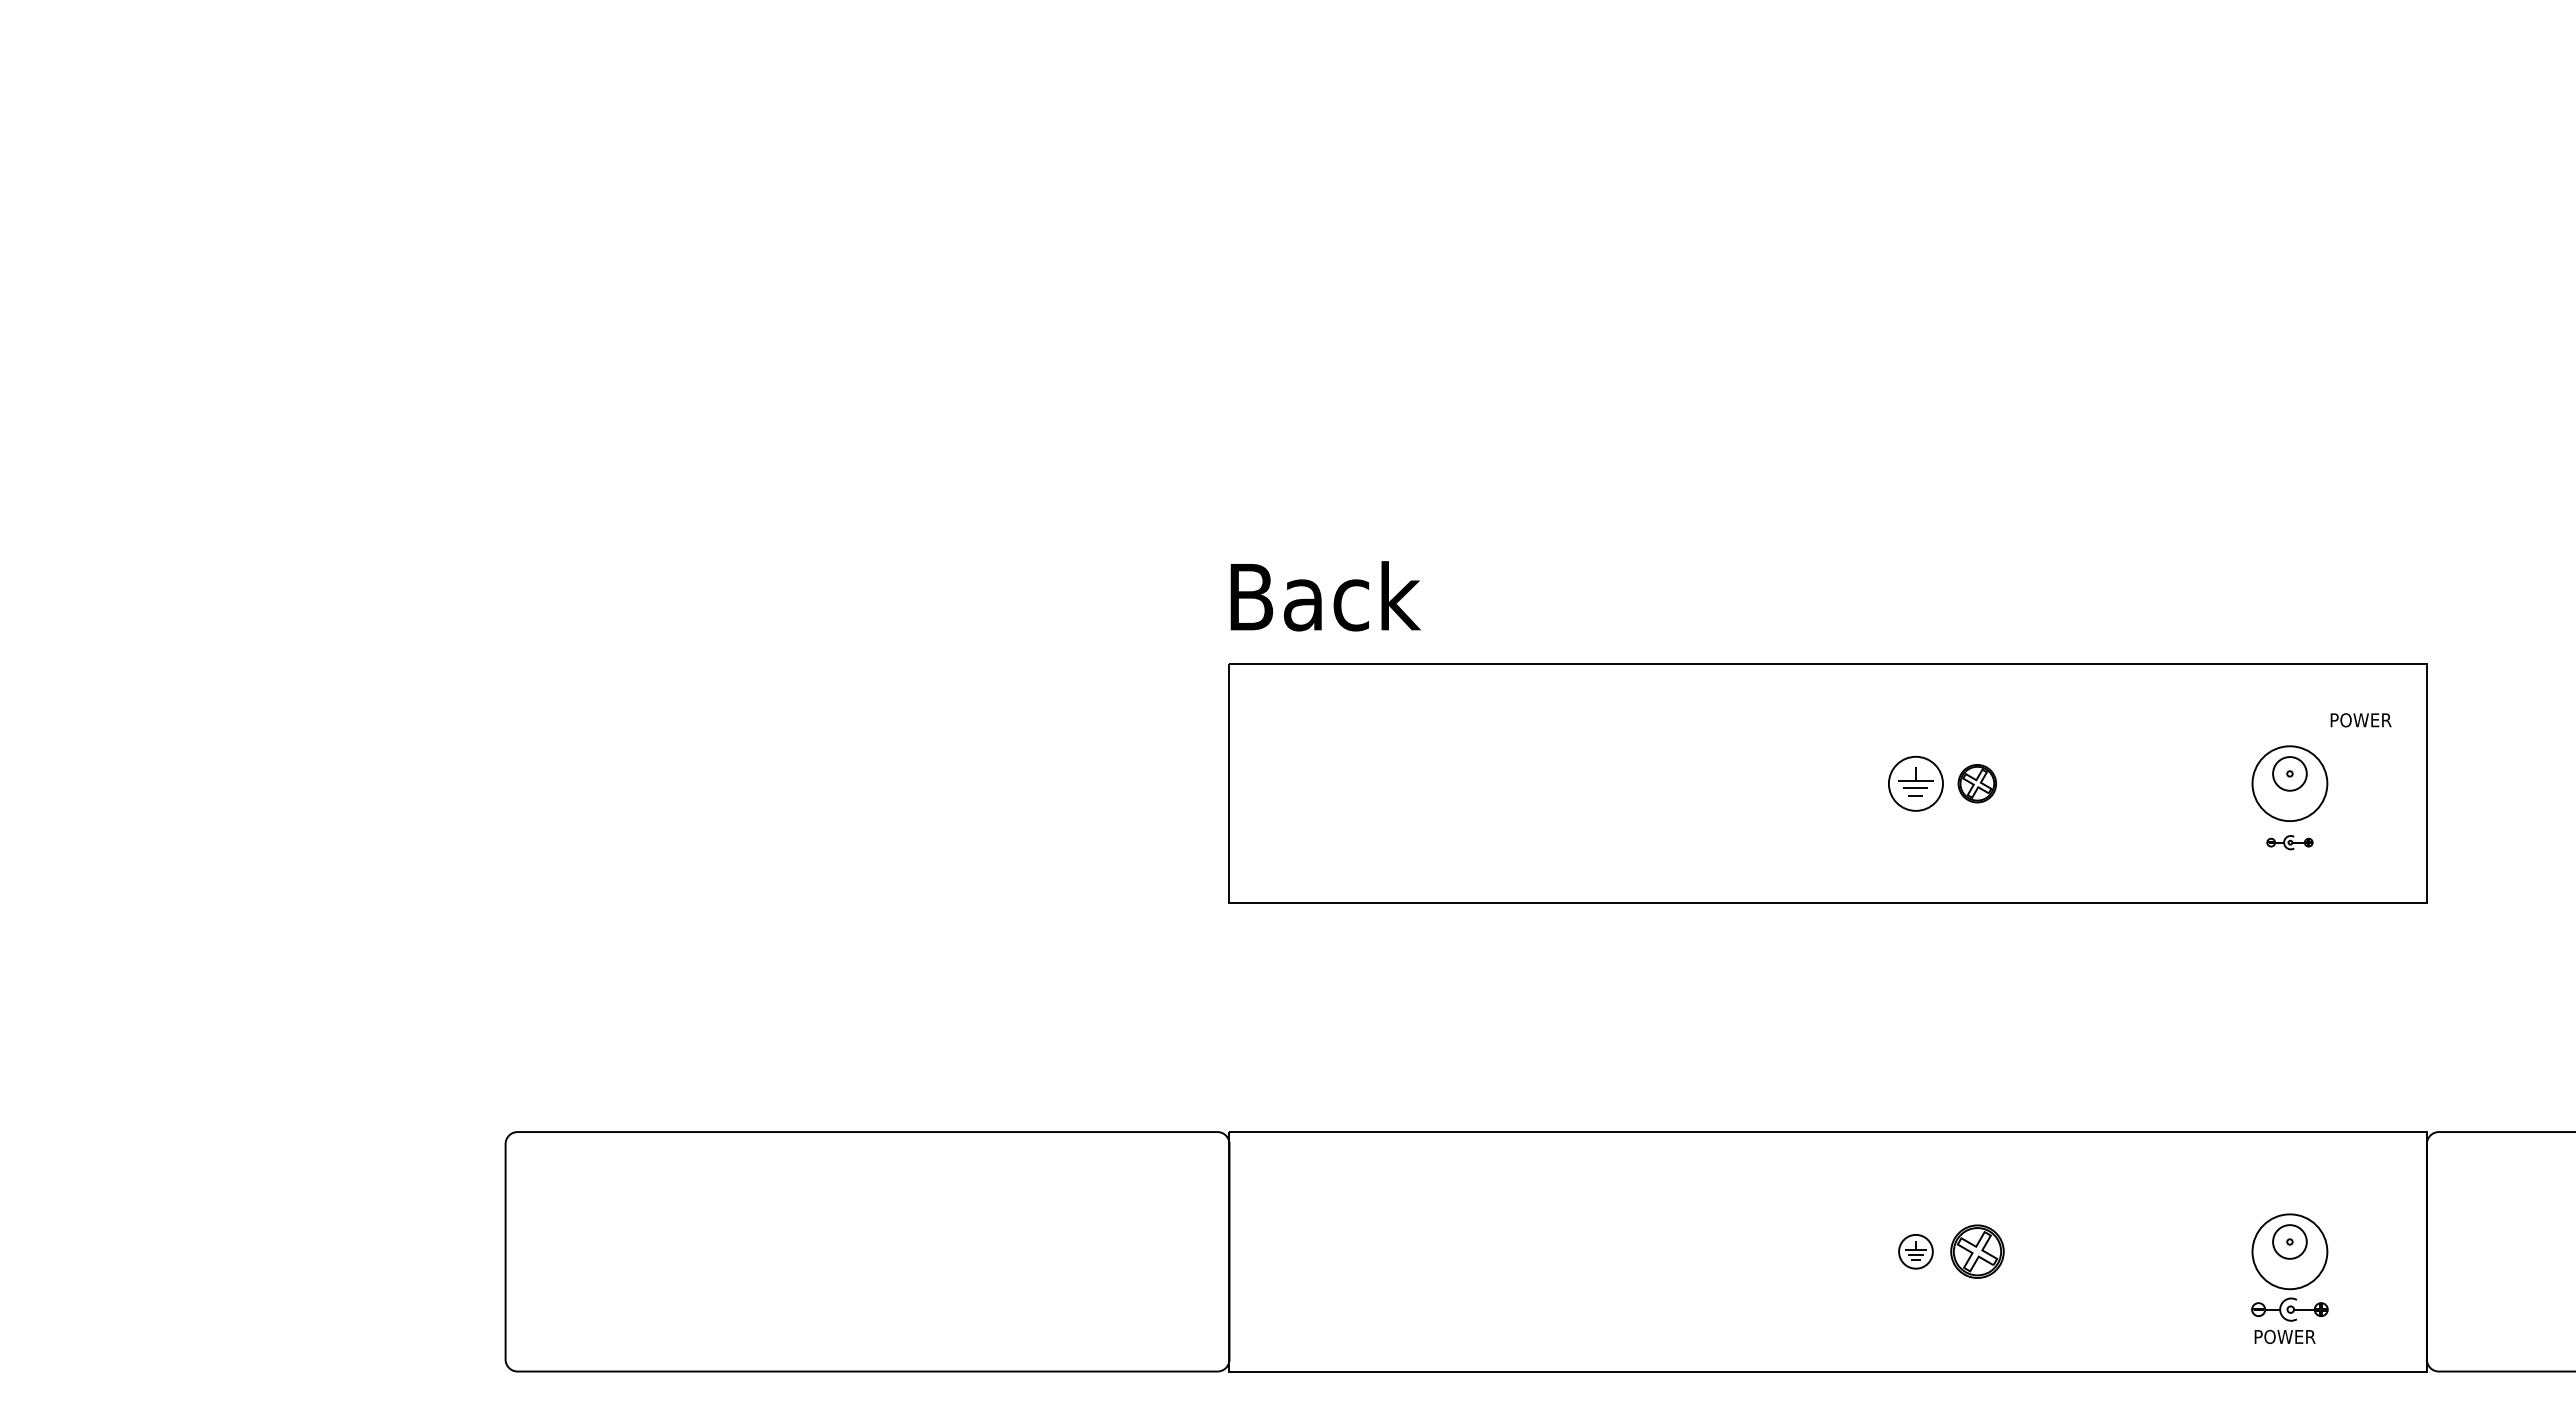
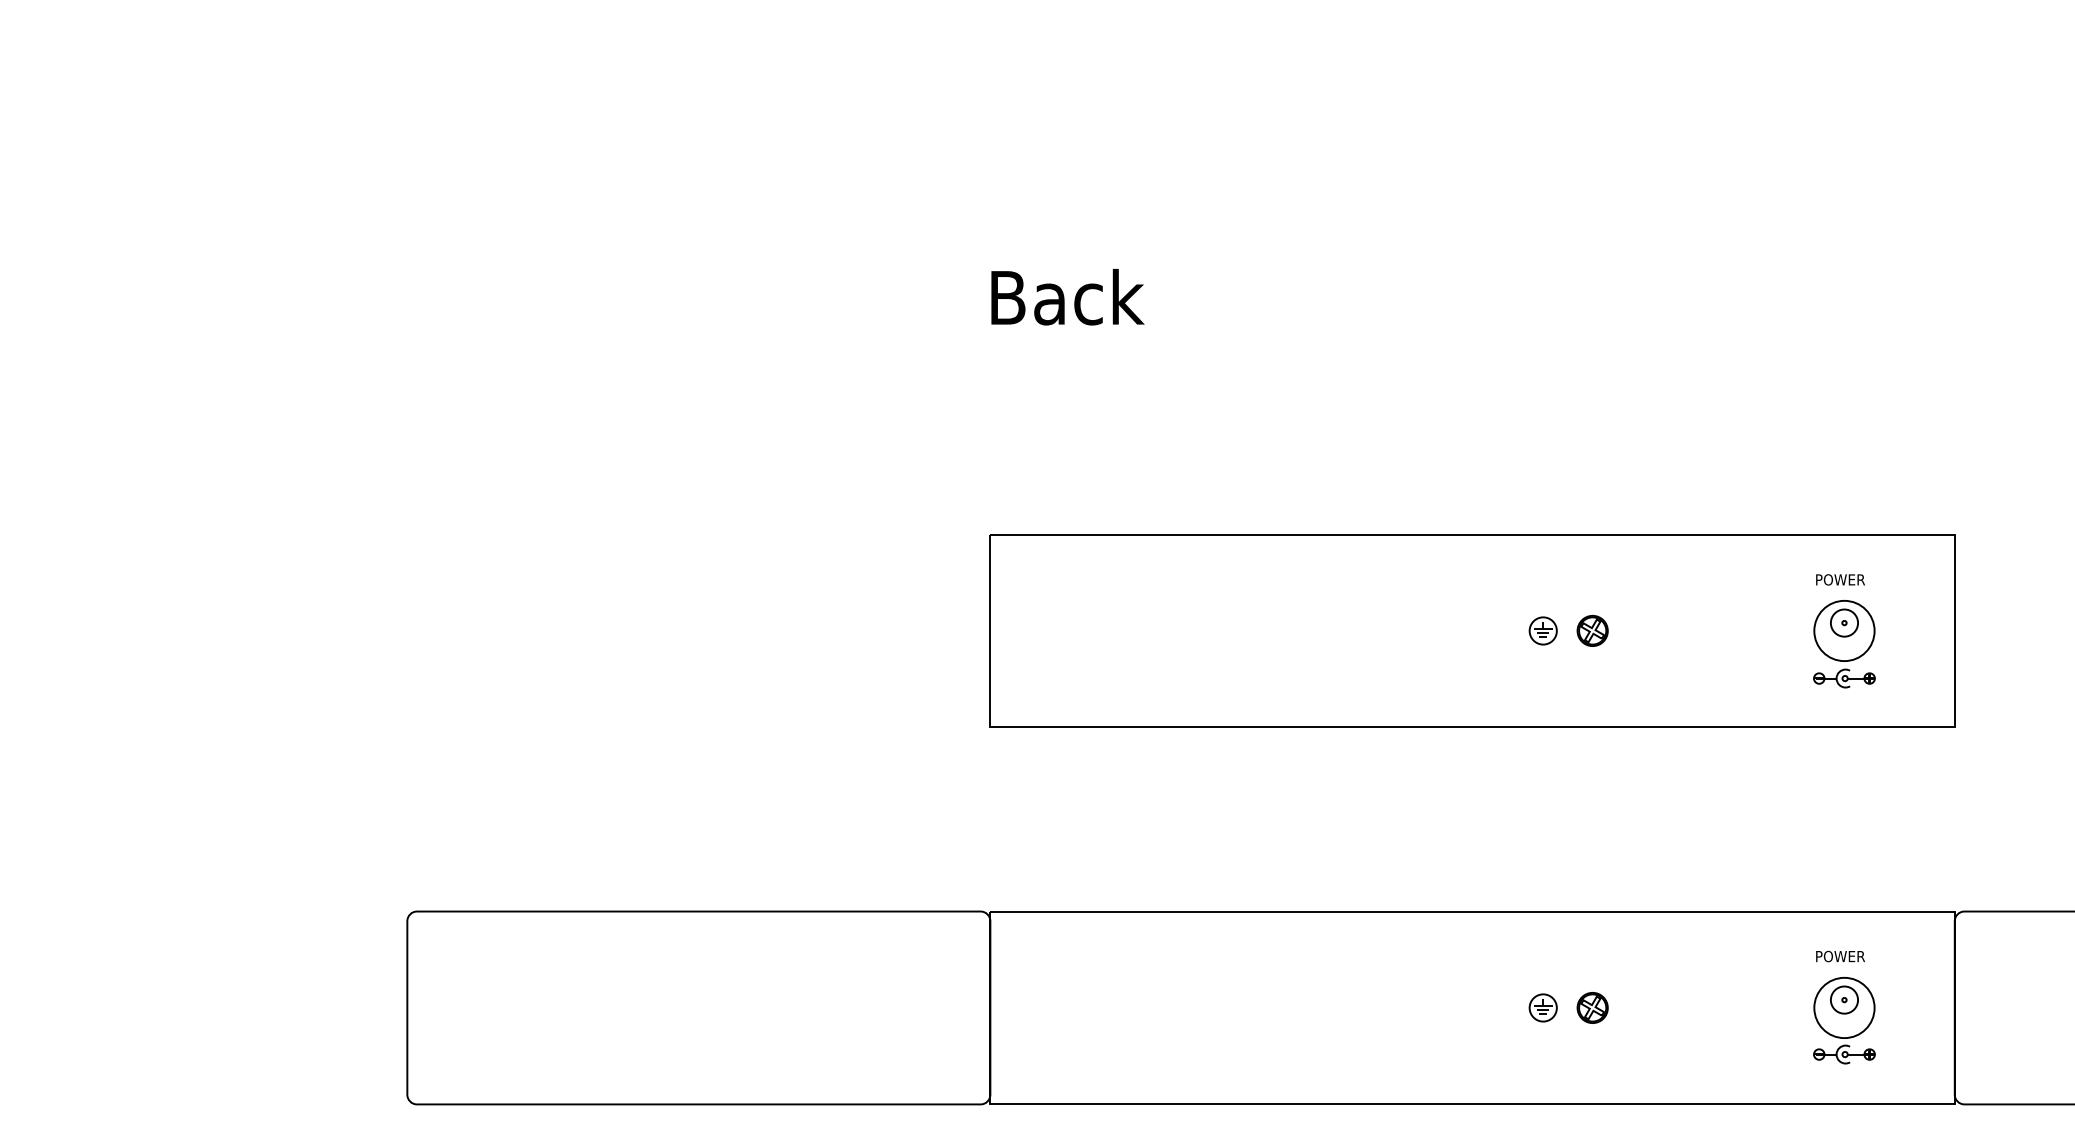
text: (1325, 596) -> (1067, 297), moved
text: (2360, 720) -> (1840, 580), moved
part: (1915, 783) -> (1542, 630), size x0.62
part: (2289, 842) -> (1844, 678), size x1.67
part: (1976, 1251) -> (1592, 1007), size x0.71
text: (2284, 1336) -> (1840, 956), moved

